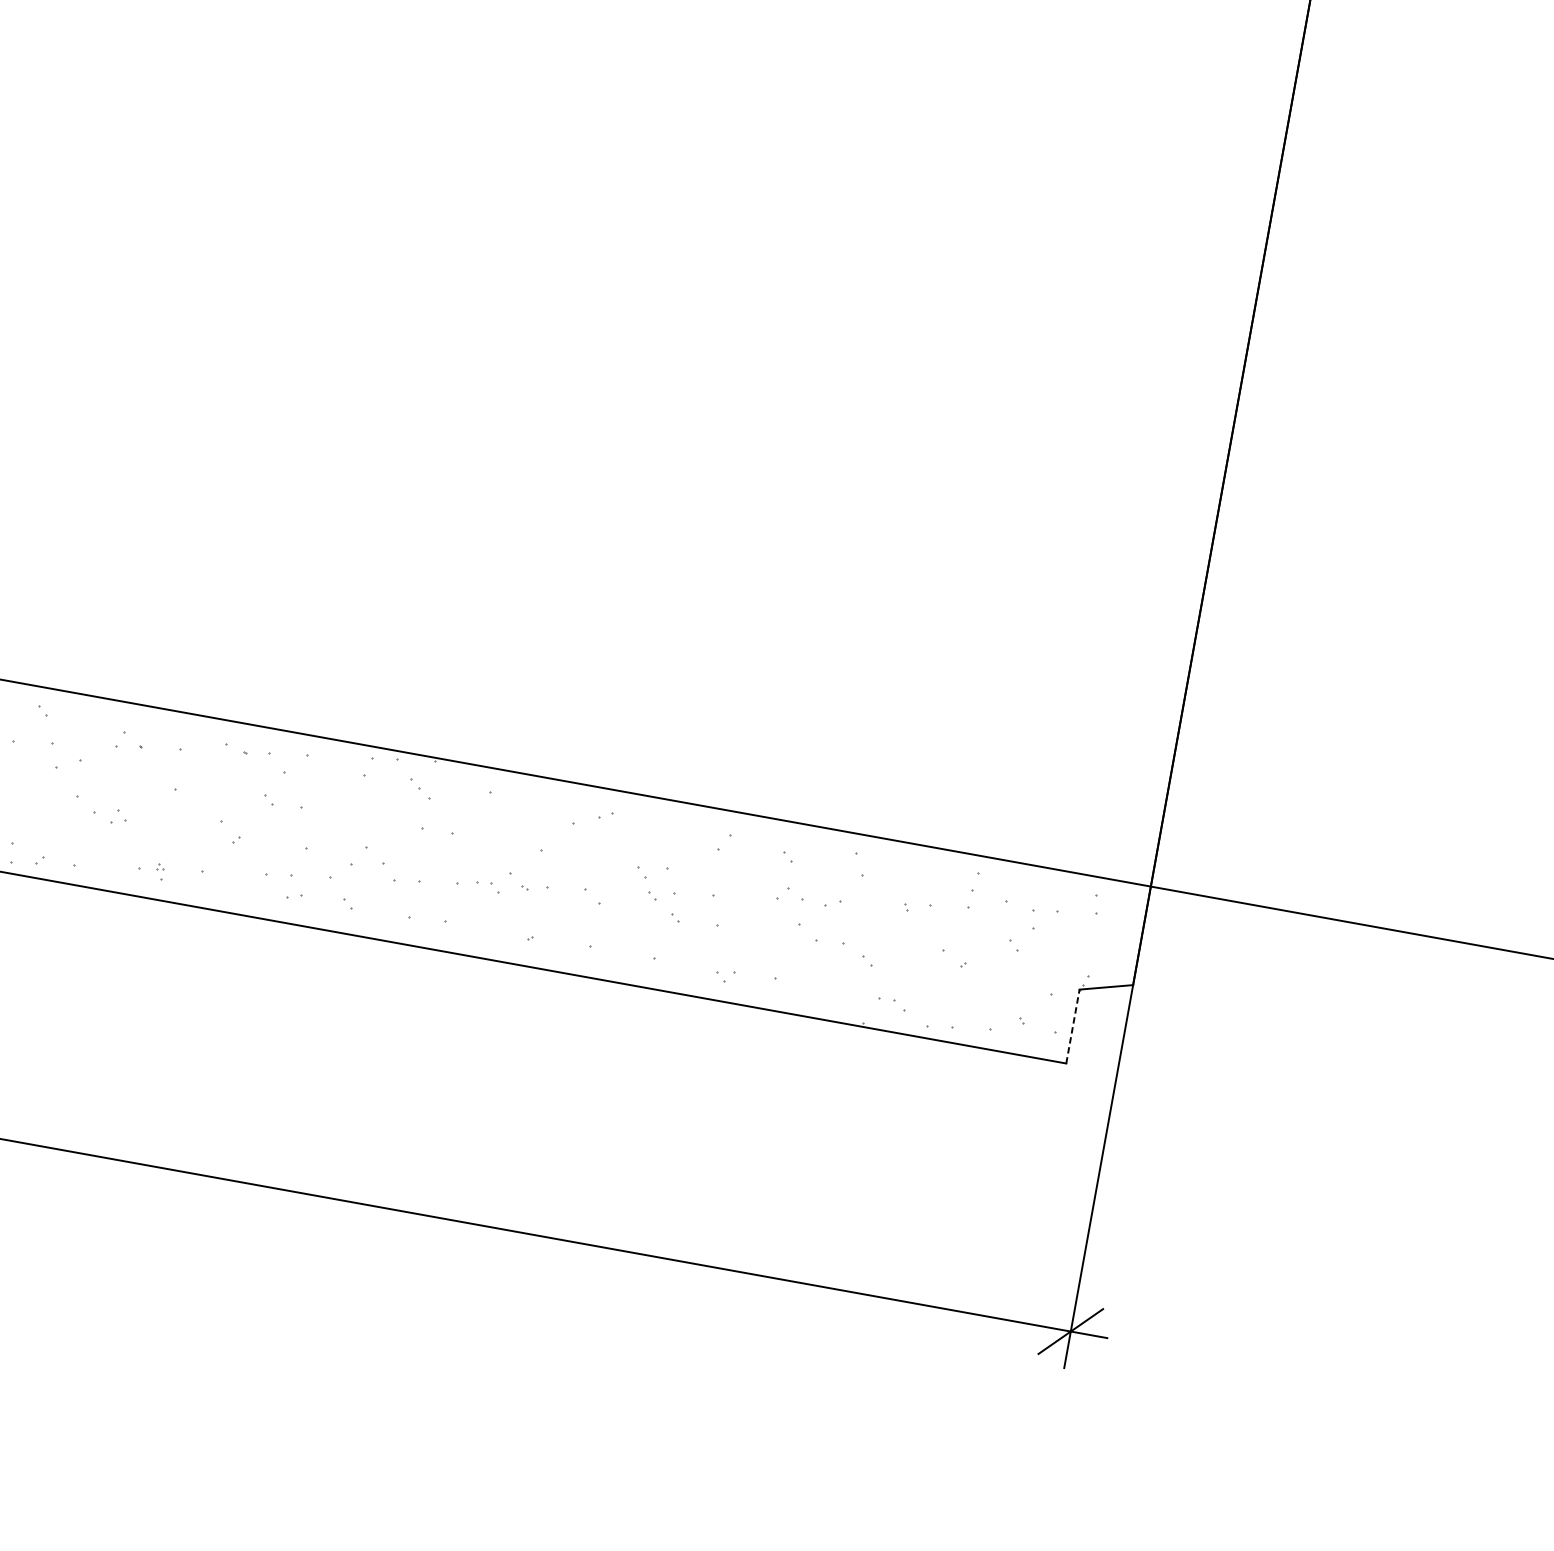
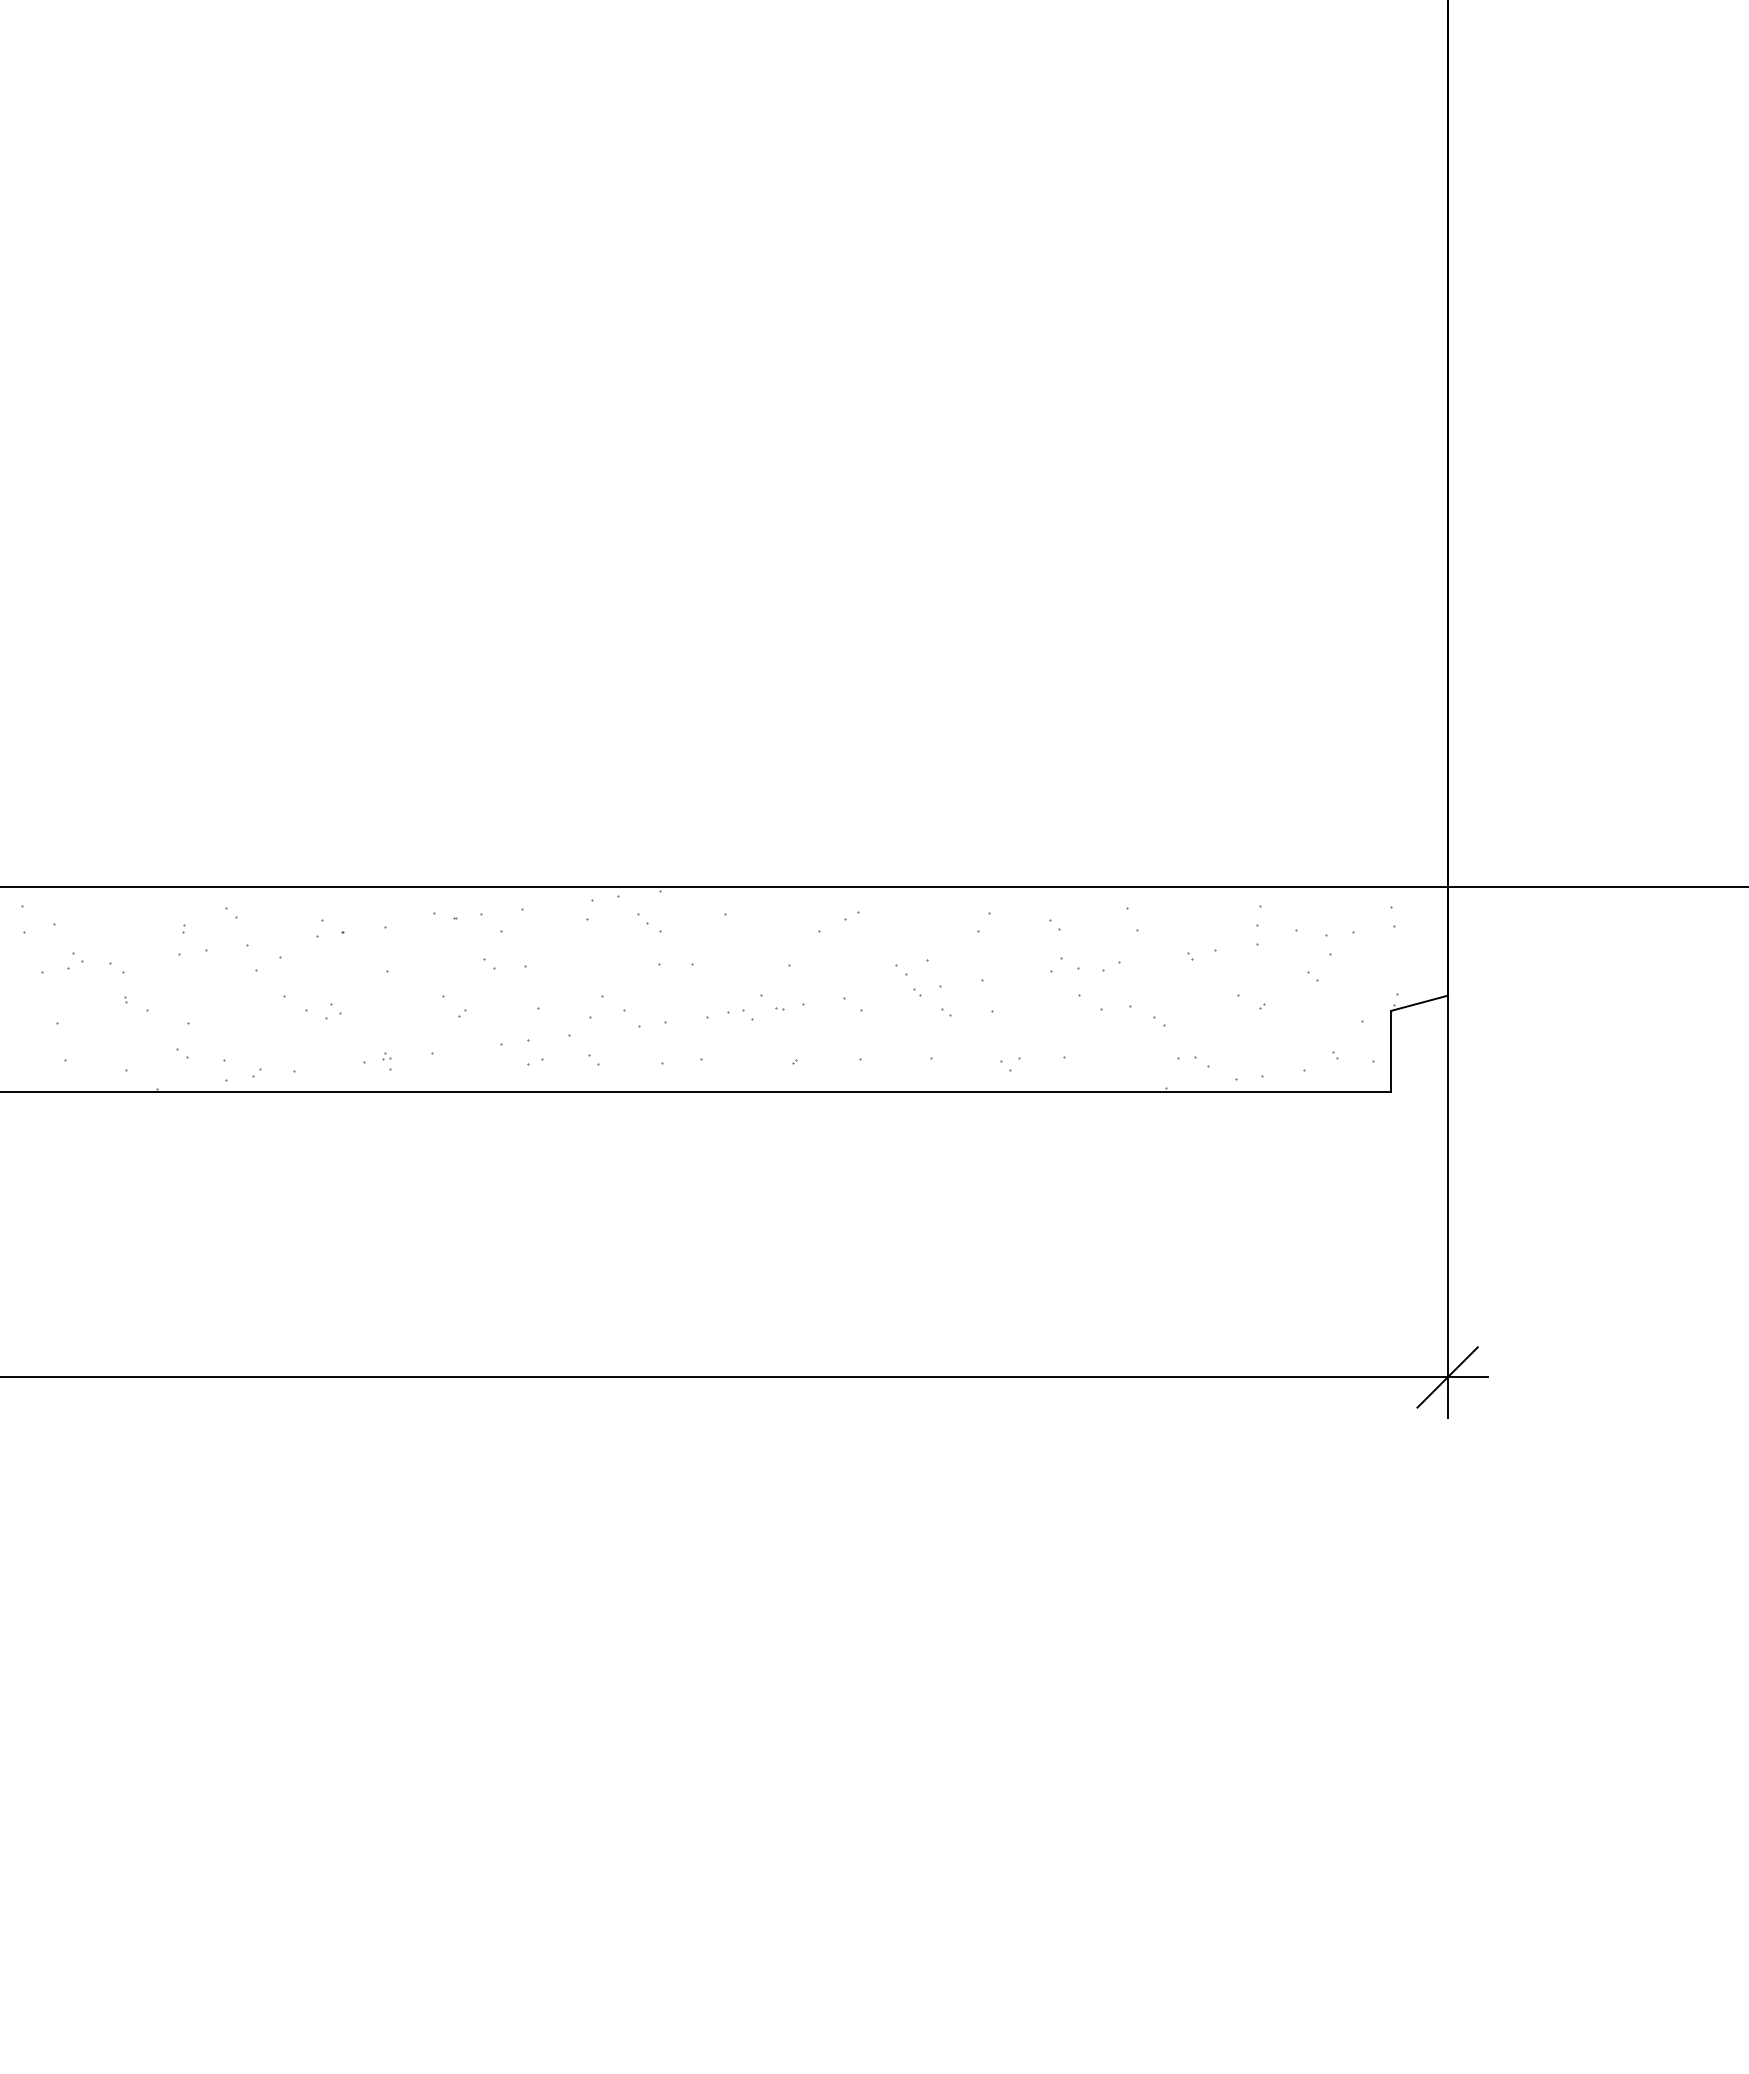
line: (1073, 1026) -> (1391, 1051), dashed -> solid

